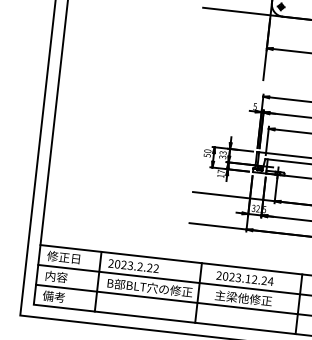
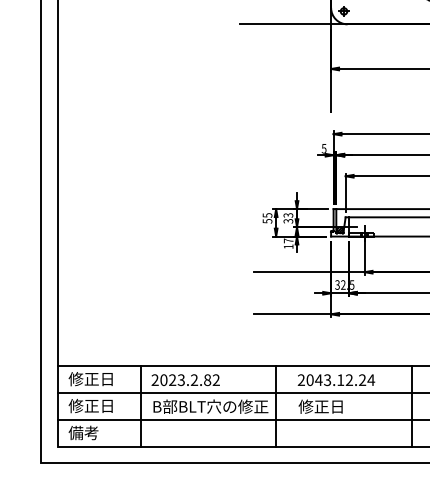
text: (207, 151) -> (267, 215), 50 -> 55
text: (149, 268) -> (207, 380), 2023.2.22 -> 2023.2.82
text: (61, 276) -> (90, 405), 内容 -> 修正日
text: (231, 276) -> (318, 379), 2023.12.24 -> 2043.12.24
text: (242, 298) -> (336, 406), 主梁他修正 -> 修正日

